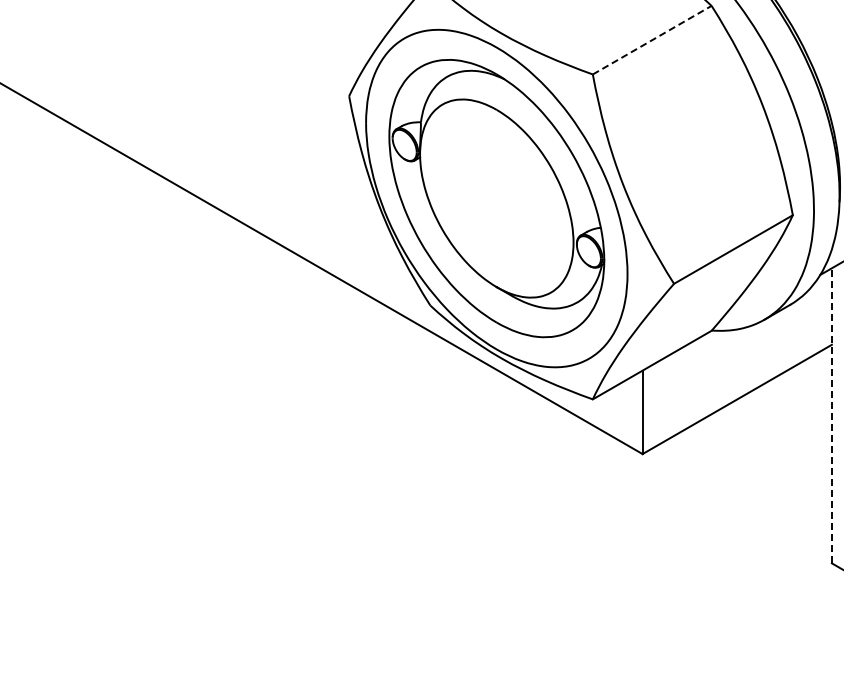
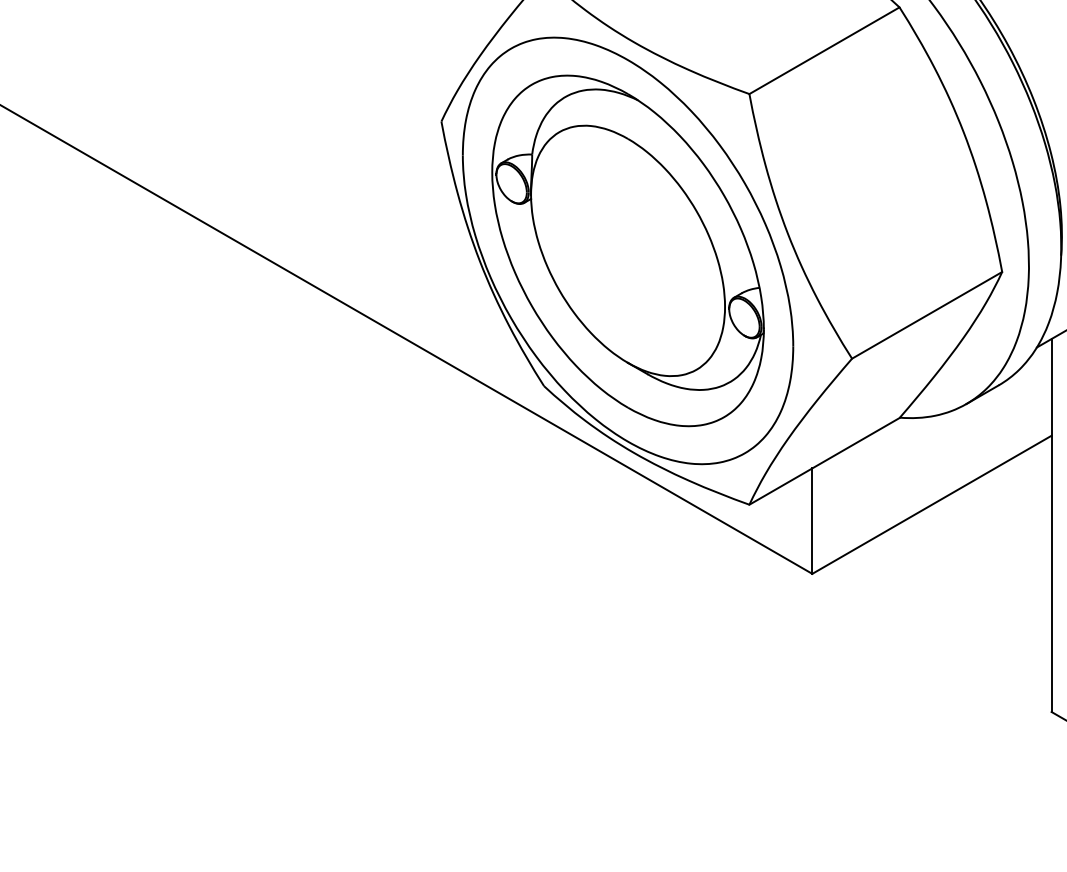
line: (652, 40) -> (824, 51), dashed -> solid
line: (831, 415) -> (1051, 525), dashed -> solid

